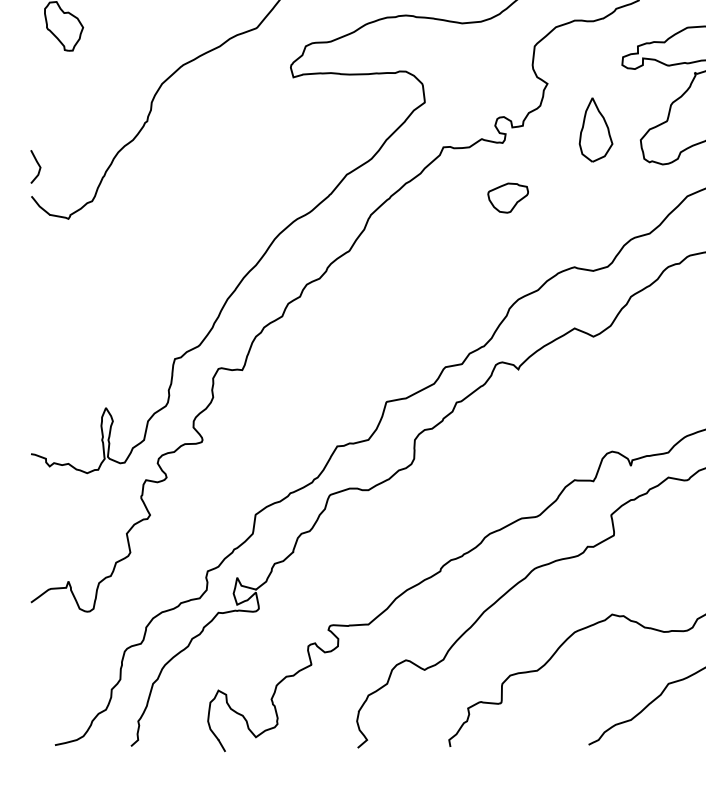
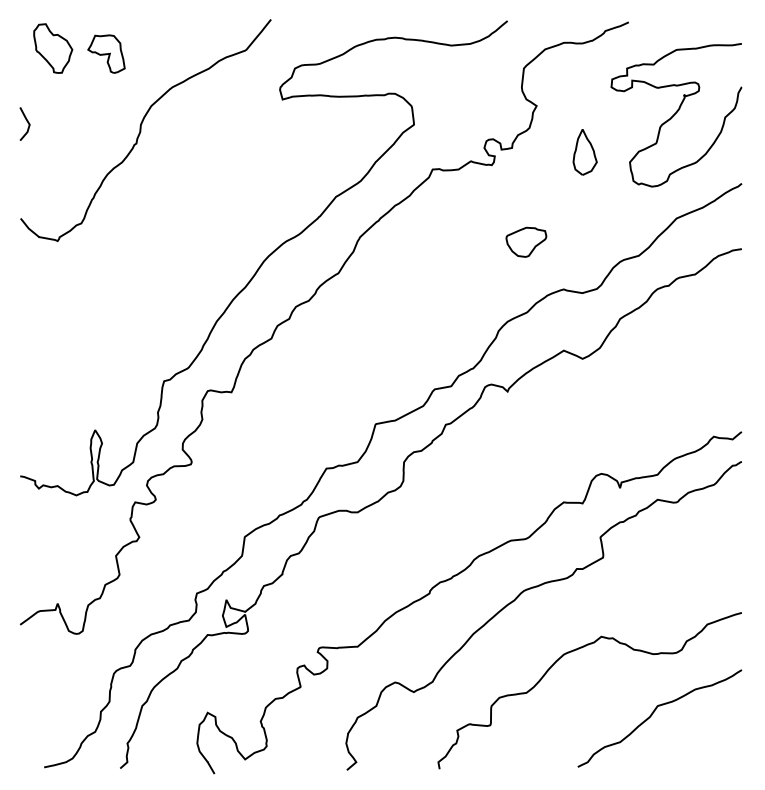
part: (117, 31) -> (106, 53), added
part: (595, 130) -> (584, 152), size x0.71
line: (37, 164) -> (26, 121), moved
part: (508, 197) -> (526, 241), moved

